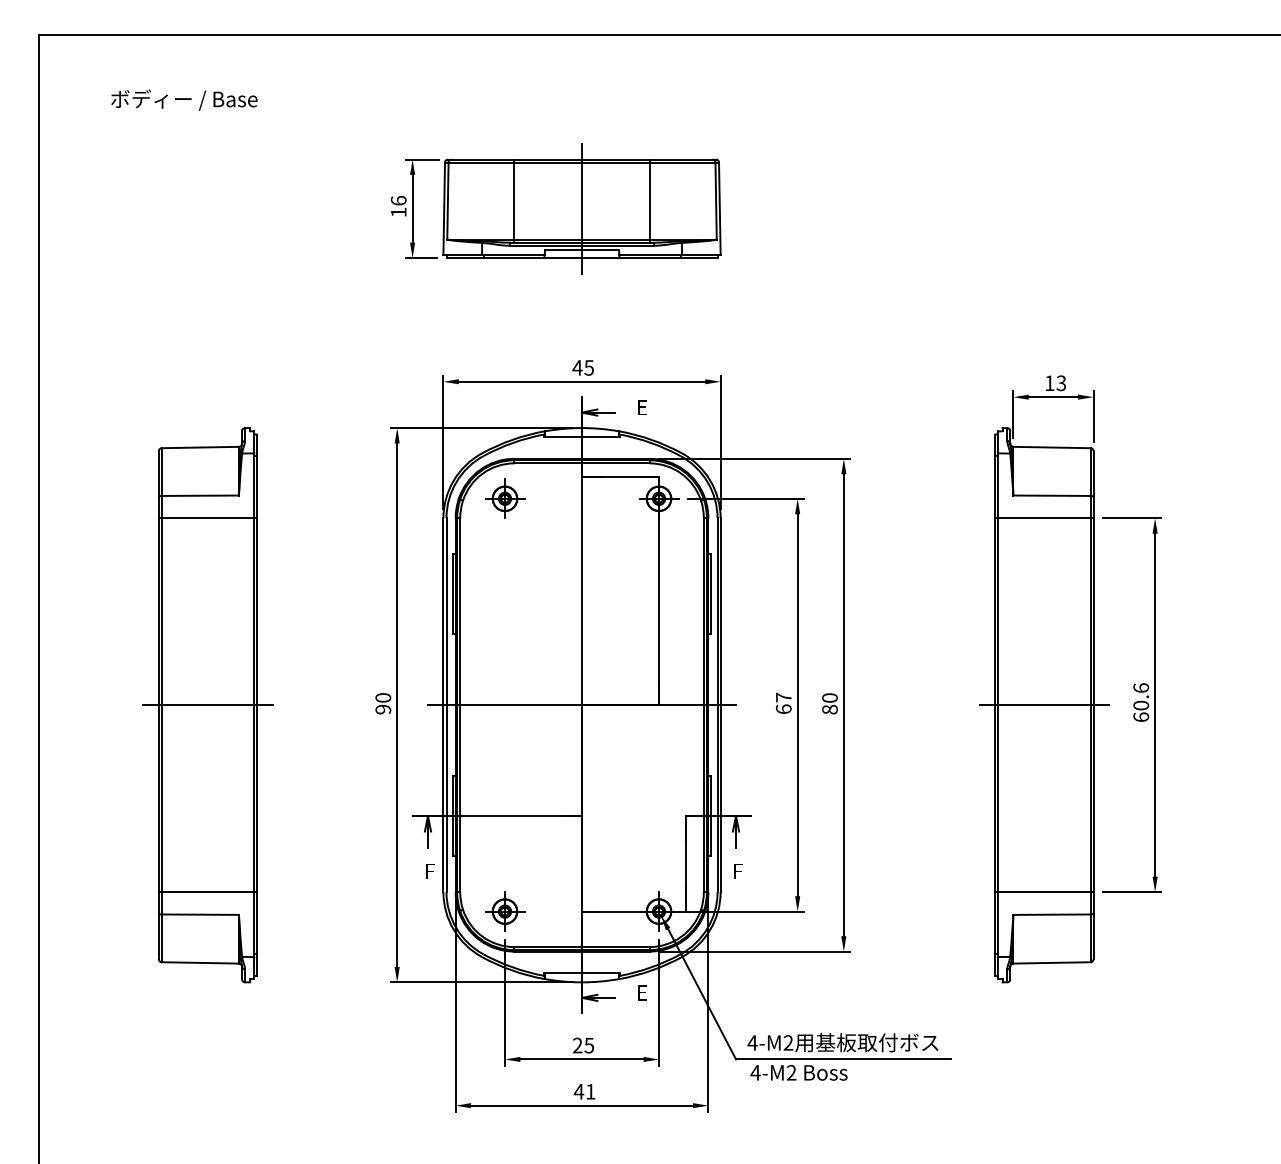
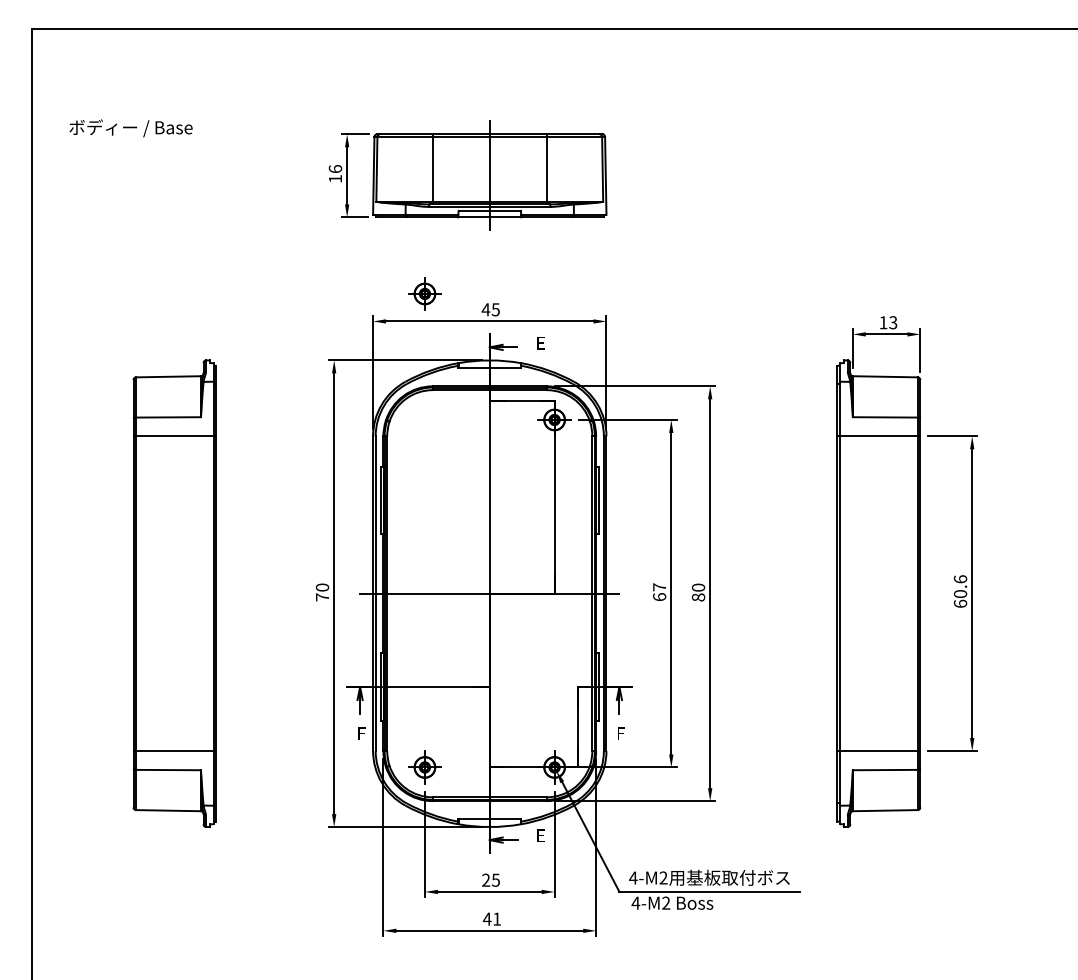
text: (183, 100) -> (130, 128), moved
part: (504, 498) -> (424, 293), moved
line: (207, 704) -> (174, 593), removed
line: (1043, 704) -> (878, 593), removed
text: (383, 709) -> (322, 597), 90 -> 70

